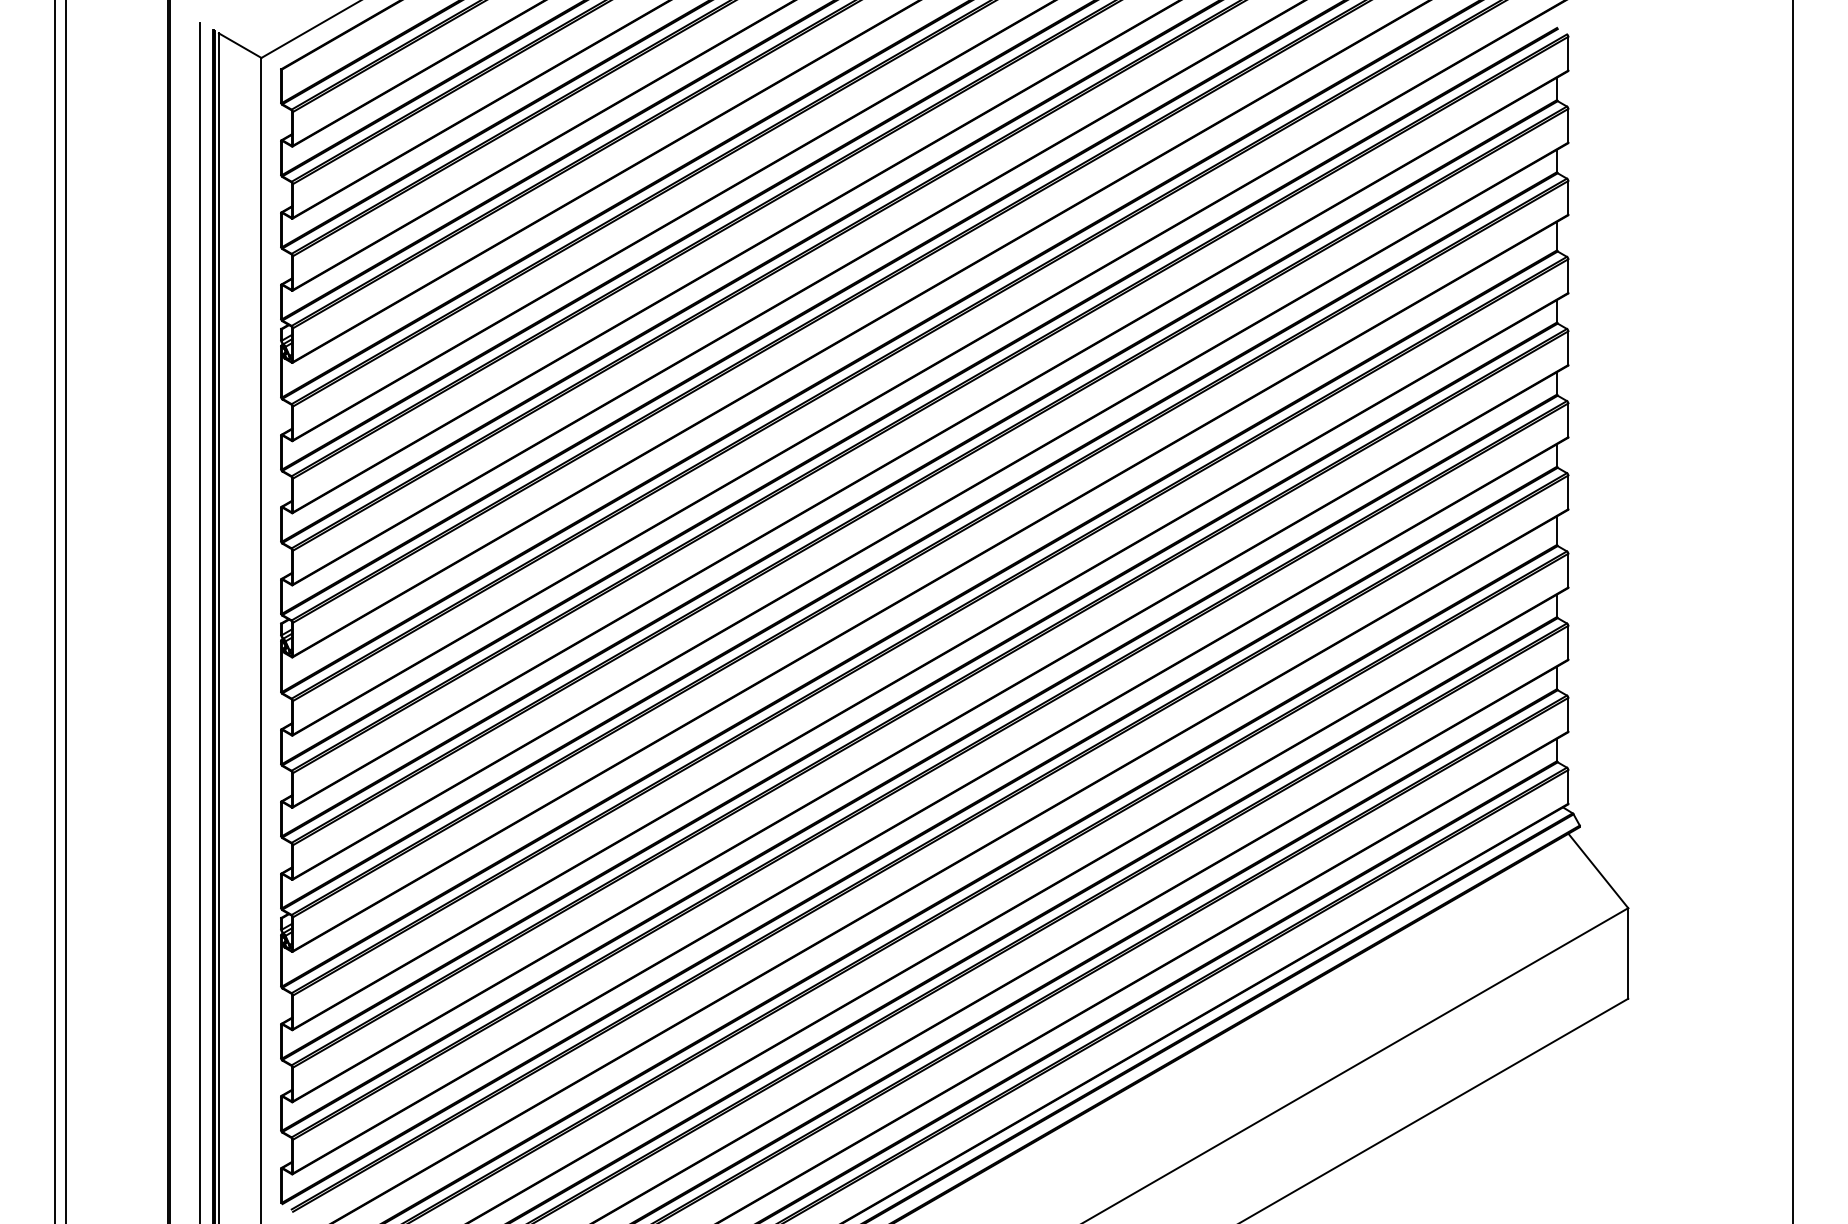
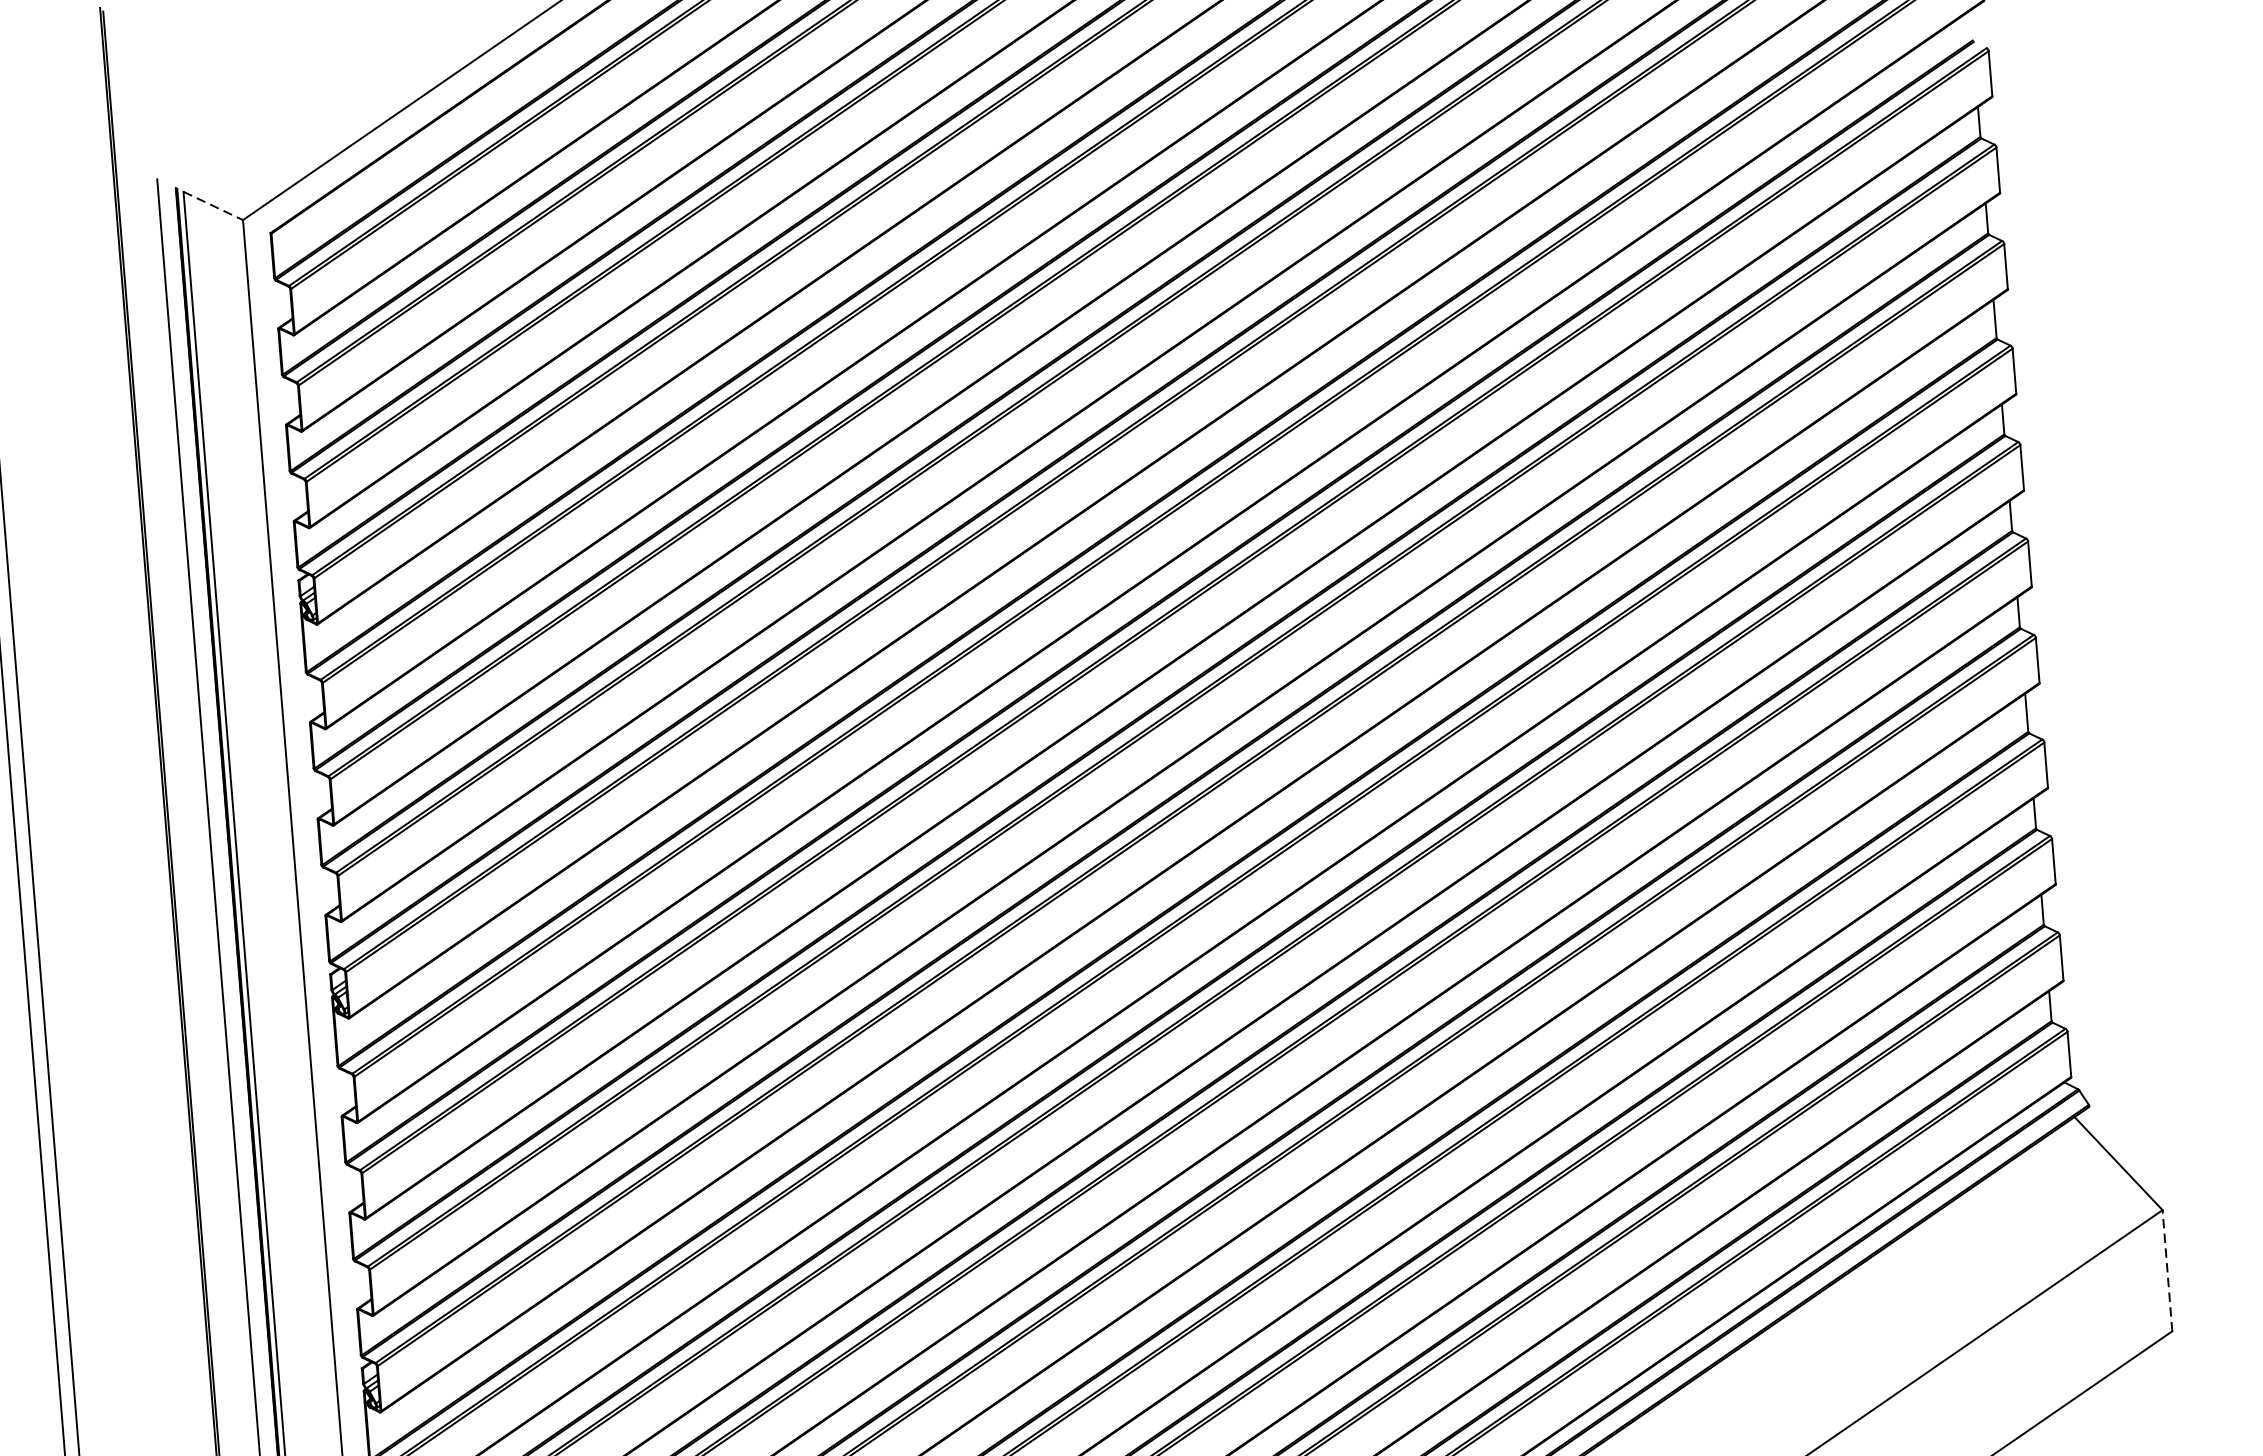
line: (240, 45) -> (213, 205), solid -> dashed
line: (1628, 952) -> (2167, 1269), solid -> dashed

